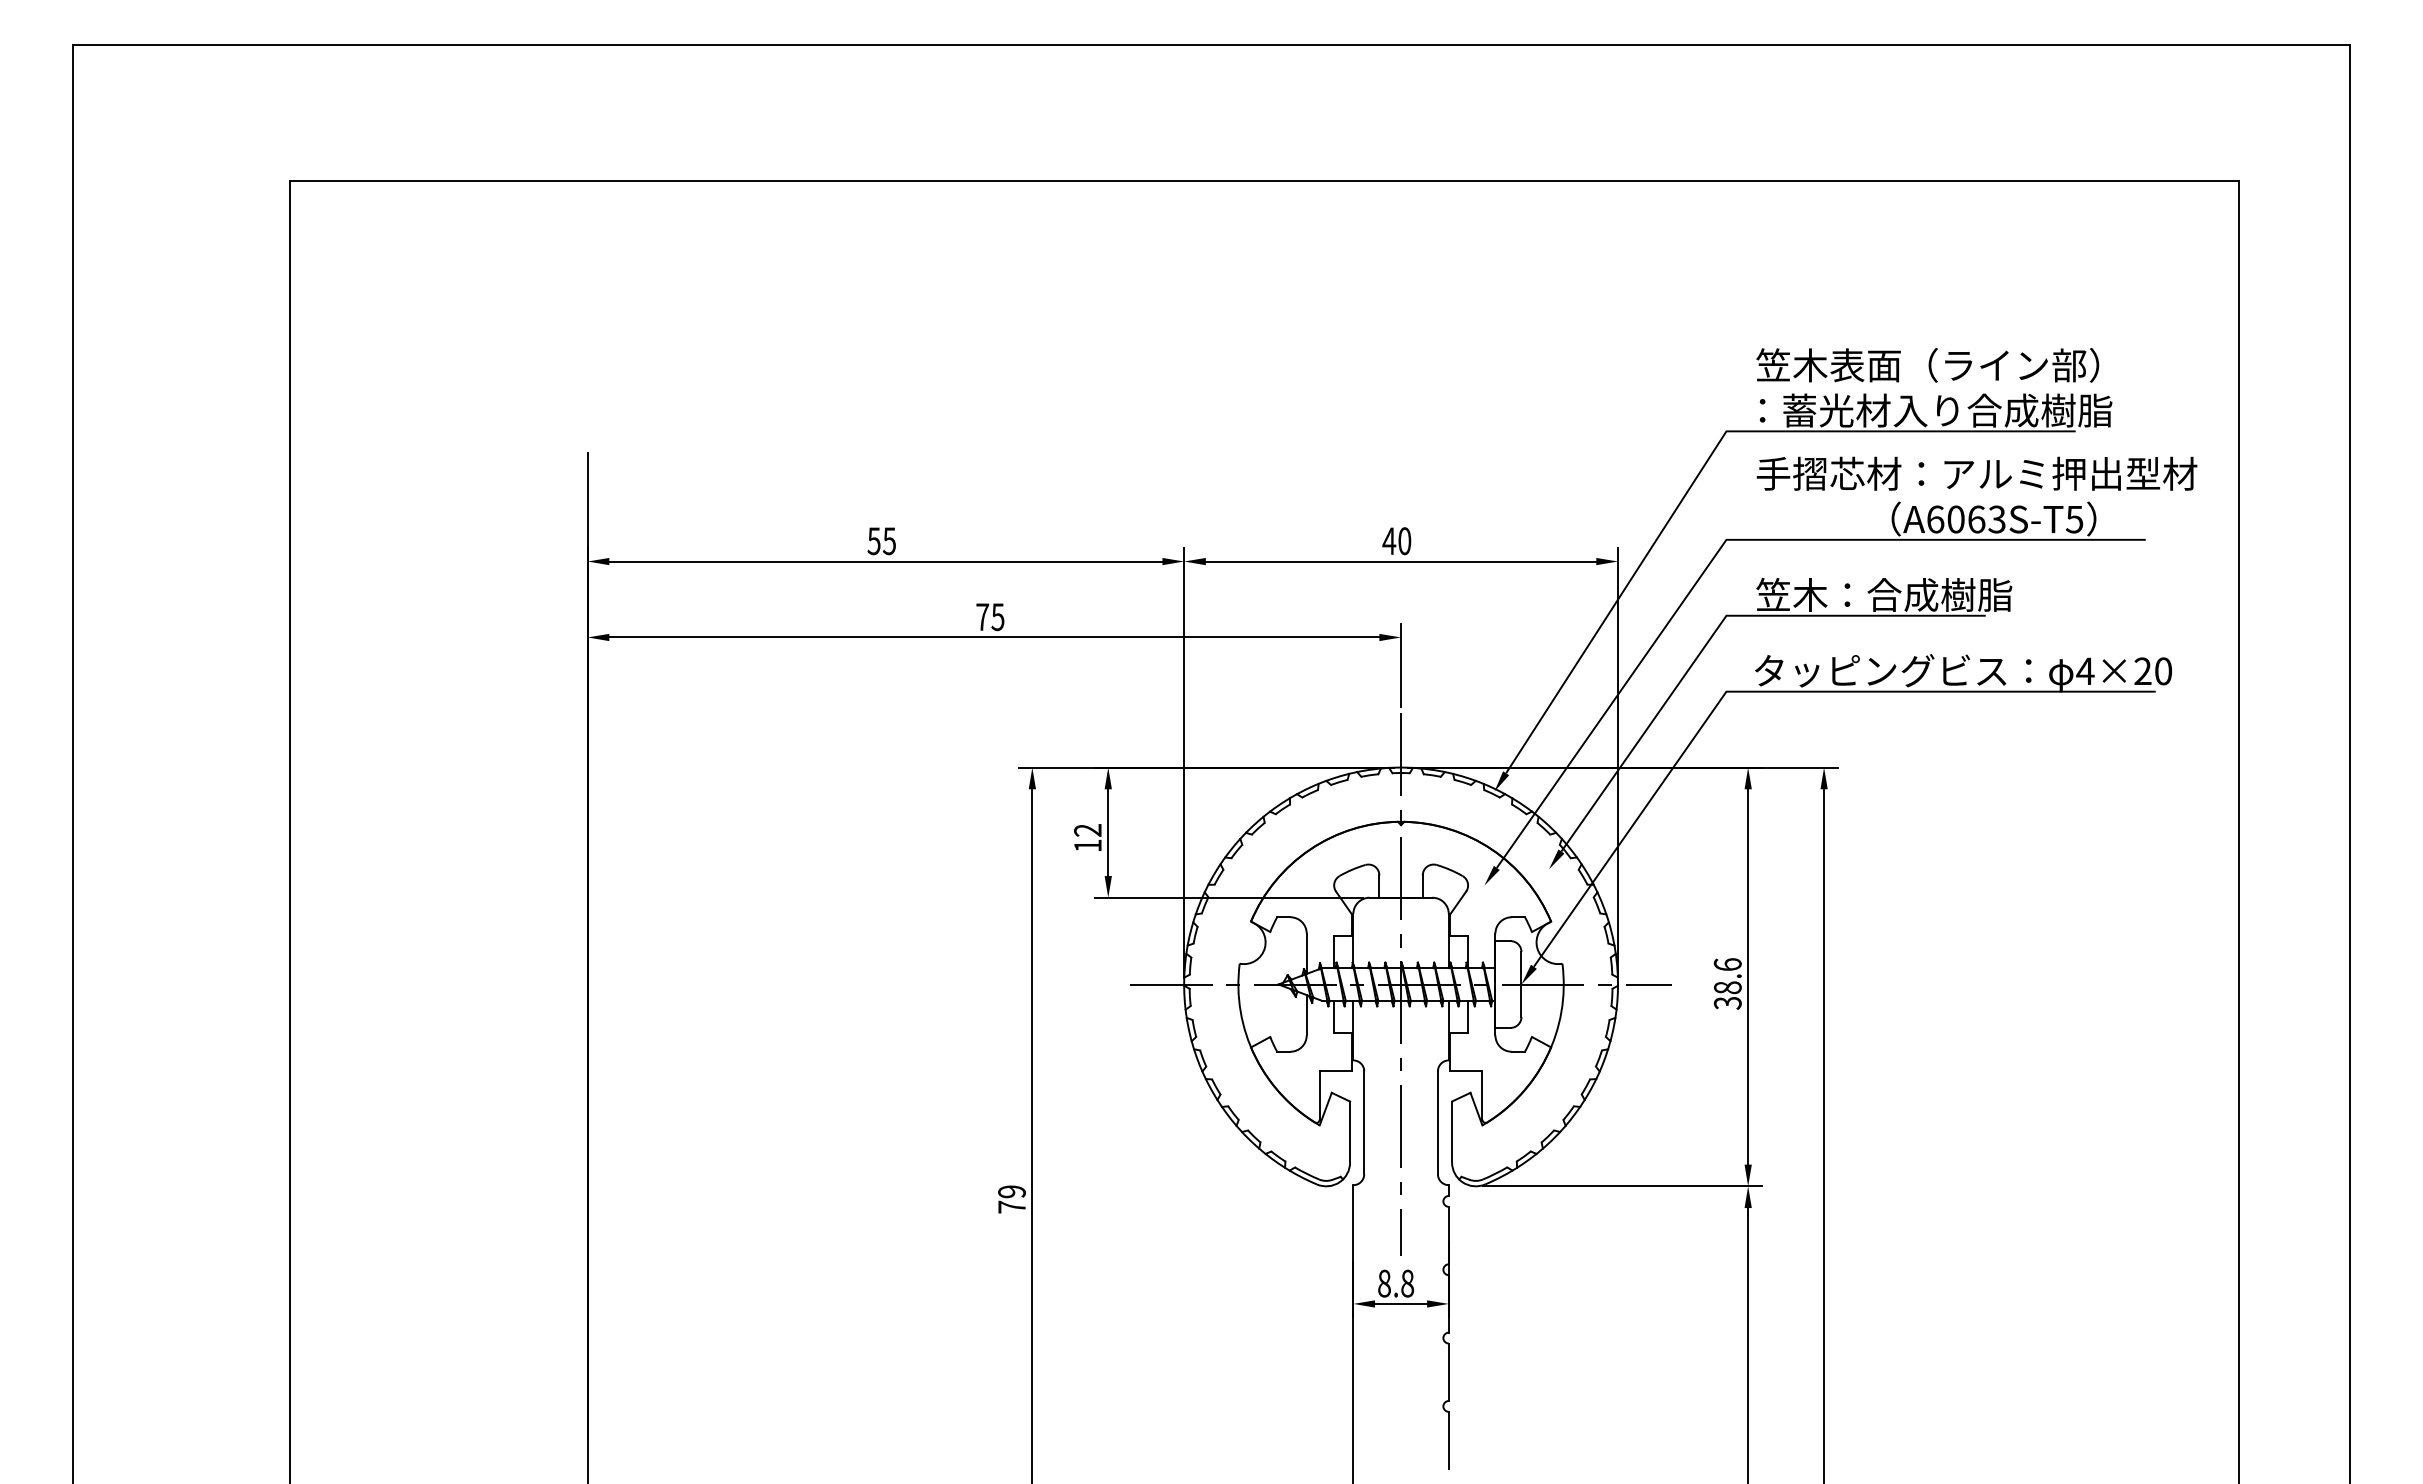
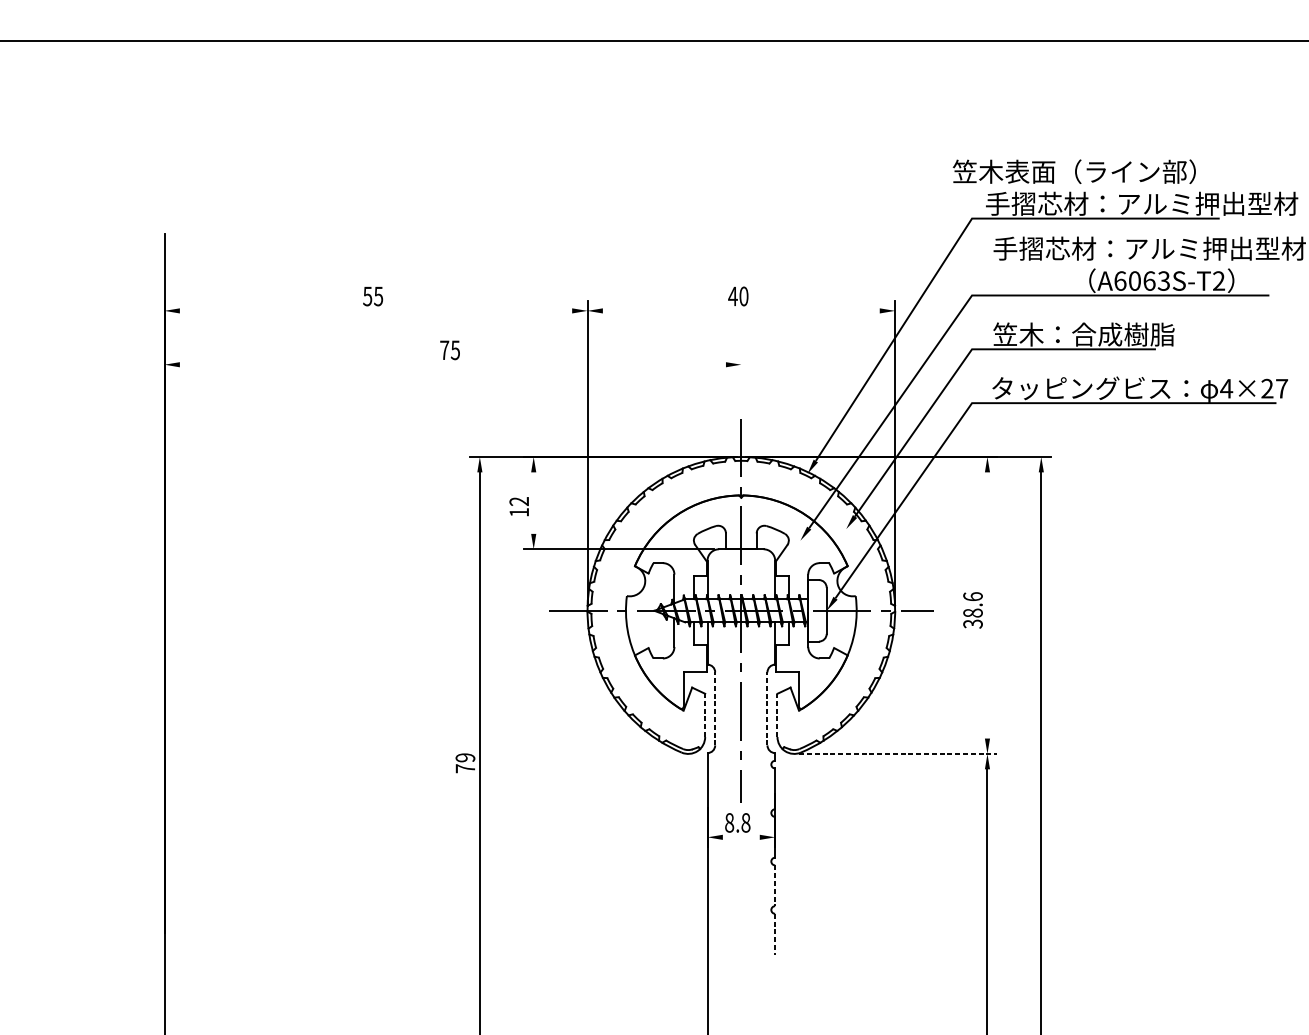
text: (1927, 365) -> (1074, 171), moved
text: (1966, 410) -> (1142, 203), ：蓄光材入り合成樹脂 -> 手摺芯材：アルミ押出型材
text: (2074, 519) -> (1218, 281), A6063S-T5 -> A6063S-T2
line: (885, 561) -> (375, 310), removed
line: (1400, 561) -> (740, 310), removed
line: (994, 637) -> (453, 364), removed
line: (1401, 664) -> (741, 383), removed
text: (2163, 671) -> (1281, 388), 4×20 -> 4×27
line: (1108, 832) -> (533, 503), removed
line: (1748, 976) -> (987, 605), removed
line: (1364, 1122) -> (715, 708), solid -> dashed
line: (1437, 1122) -> (767, 708), solid -> dashed
line: (1350, 1131) -> (705, 715), solid -> dashed
line: (1452, 1131) -> (777, 715), solid -> dashed
line: (1622, 1186) -> (898, 754), solid -> dashed
line: (1401, 1303) -> (741, 837), removed
line: (1448, 1372) -> (774, 885), solid -> dashed
line: (1448, 1440) -> (774, 934), solid -> dashed

